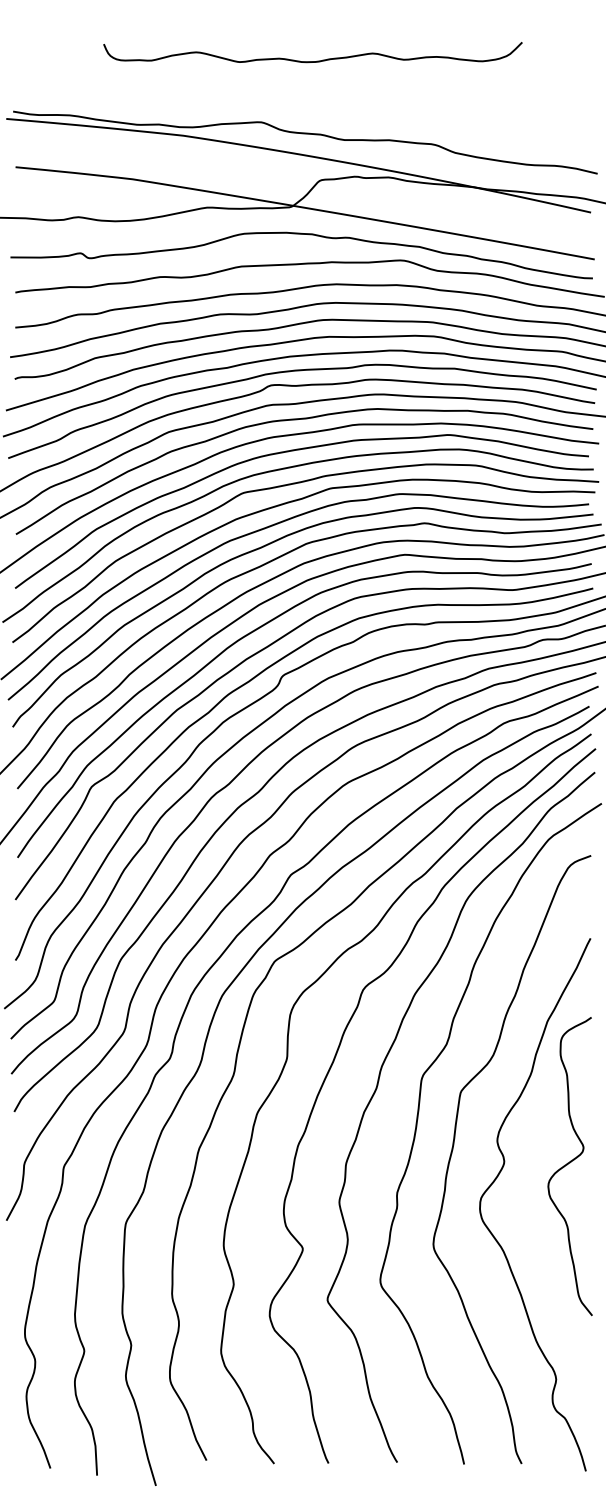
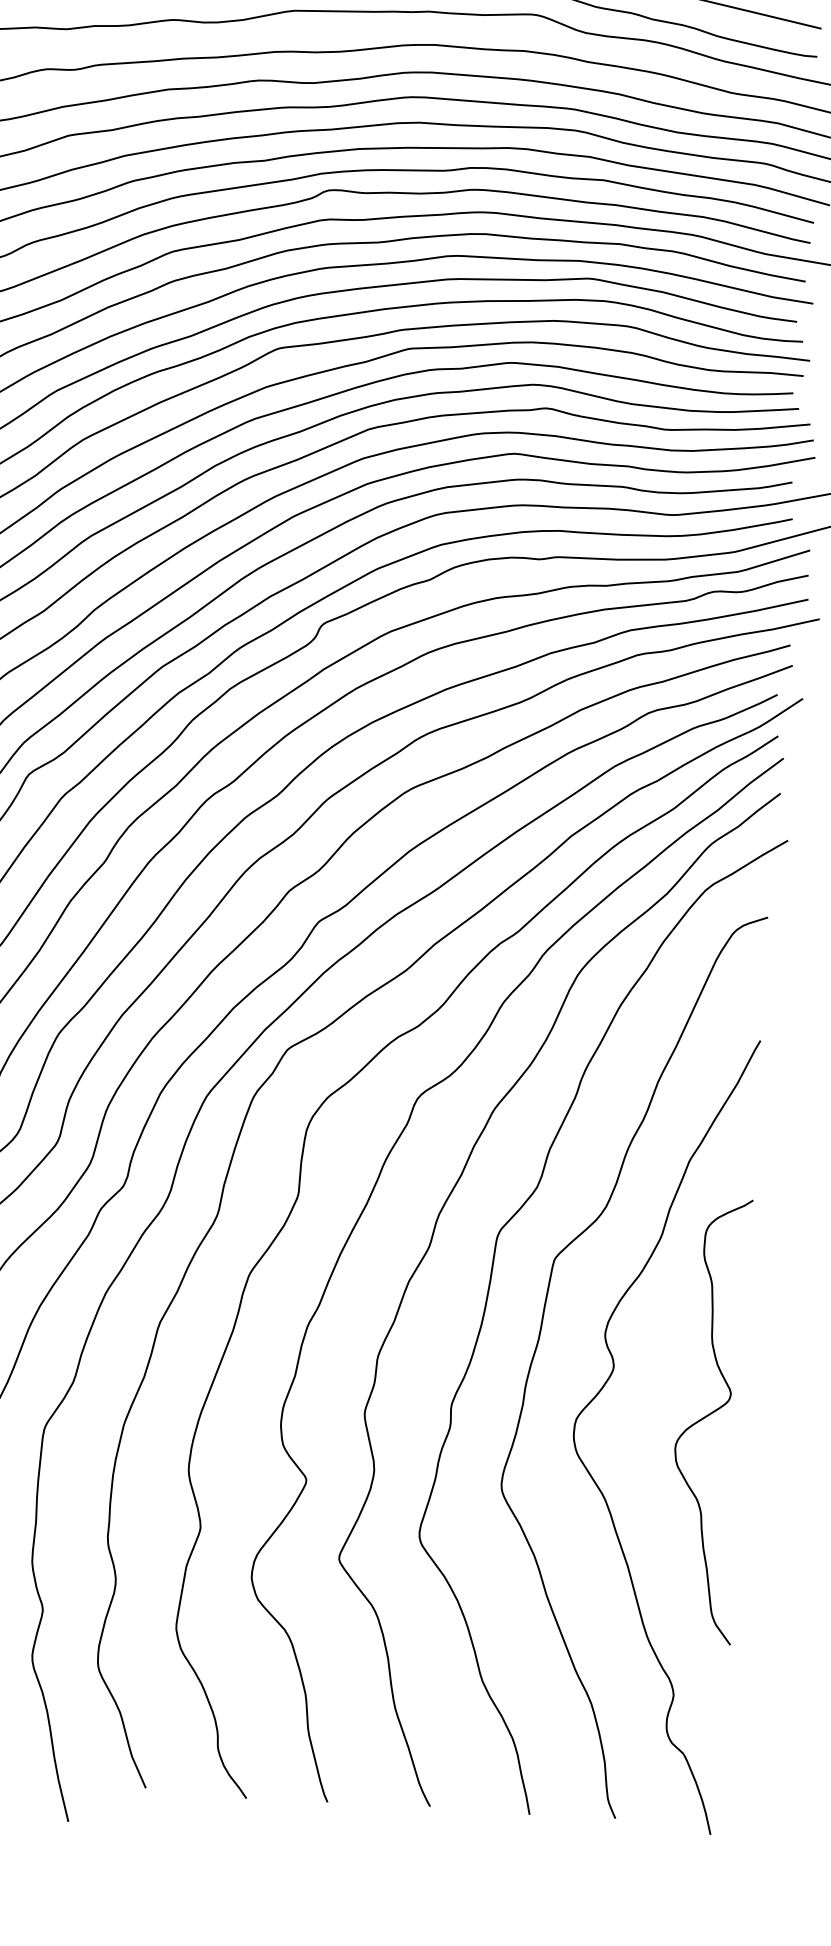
curve: (568, 1164) -> (707, 1417), moved

